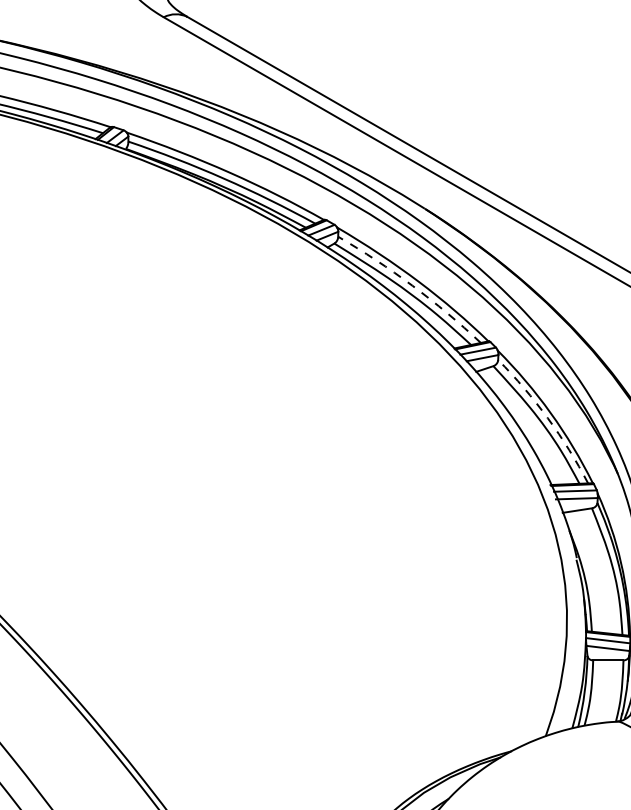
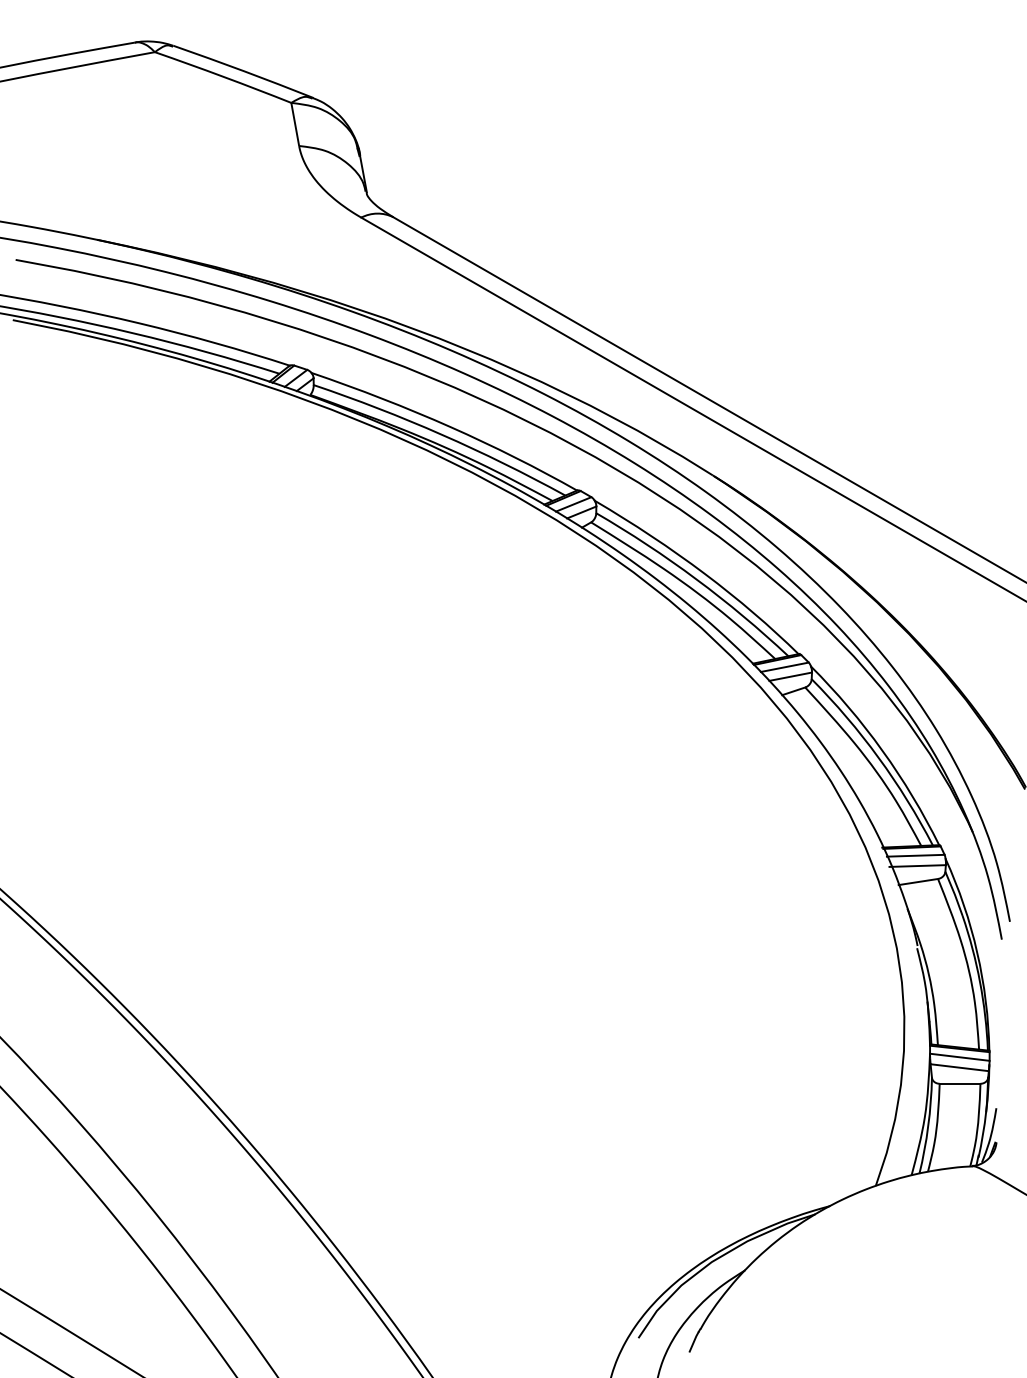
arc: (412, 285) -> (696, 579), dashed -> solid
arc: (547, 418) -> (878, 757), dashed -> solid

